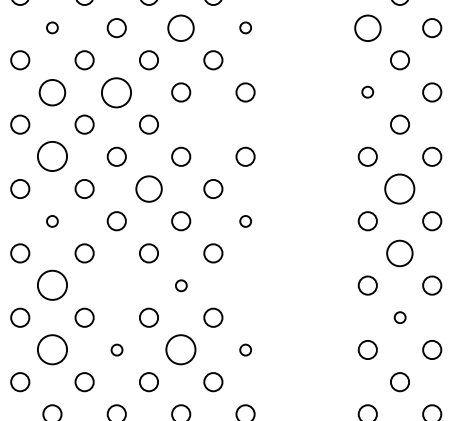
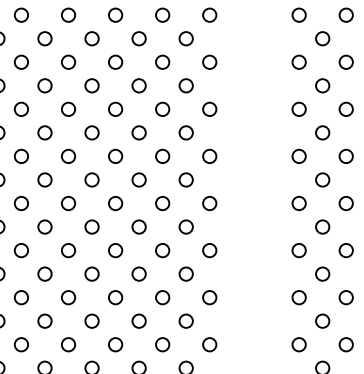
circle: (52, 26) -> (68, 108), size x1.67
circle: (180, 26) -> (162, 108), size x0.71
circle: (245, 26) -> (209, 108), size x1.67
circle: (366, 26) -> (298, 108), size x0.71
circle: (52, 91) -> (68, 155), size x0.71
circle: (116, 91) -> (115, 155), size x0.62
circle: (366, 91) -> (298, 155), size x1.67
circle: (212, 124) -> (185, 179), added
circle: (52, 156) -> (68, 203), size x0.62
circle: (148, 188) -> (138, 226), size x0.71
circle: (399, 188) -> (322, 226), size x0.62
circle: (52, 221) -> (68, 250), size x1.67
circle: (245, 221) -> (209, 250), size x1.67
circle: (399, 252) -> (322, 273), size x0.71
circle: (52, 285) -> (68, 297), size x0.62
circle: (116, 285) -> (115, 297), added
circle: (180, 285) -> (162, 297), size x1.67
circle: (245, 285) -> (209, 297), added
circle: (399, 316) -> (322, 320), size x1.67
circle: (52, 349) -> (68, 344), size x0.62
circle: (116, 349) -> (115, 344), size x1.67
circle: (180, 349) -> (162, 344), size x0.62
circle: (245, 349) -> (209, 344), size x1.67

